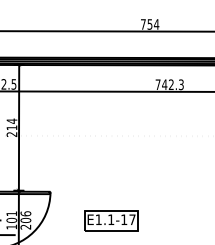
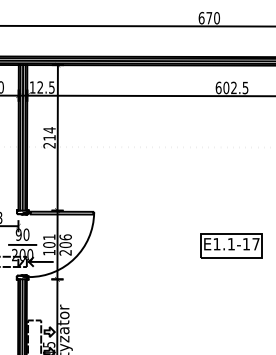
text: (150, 23) -> (209, 17), 754 -> 670
text: (169, 84) -> (231, 87), 742.3 -> 602.5
part: (111, 220) -> (231, 245), moved

